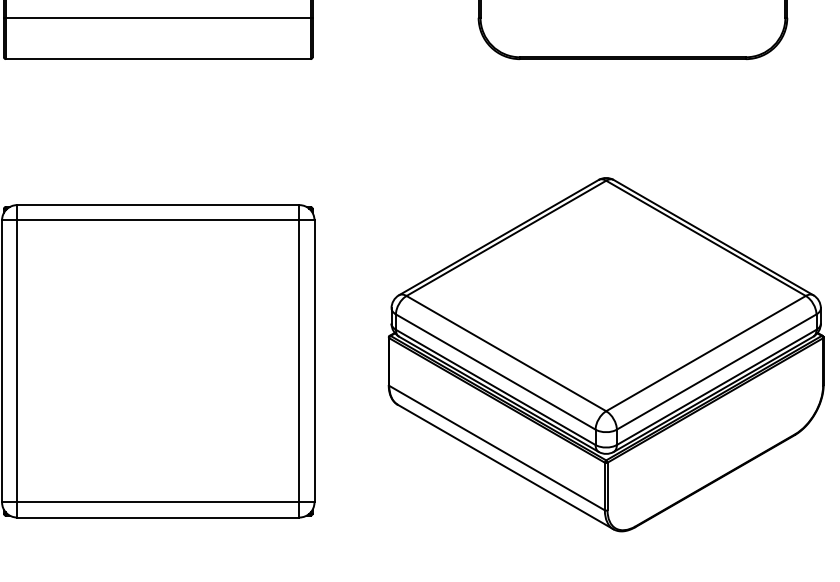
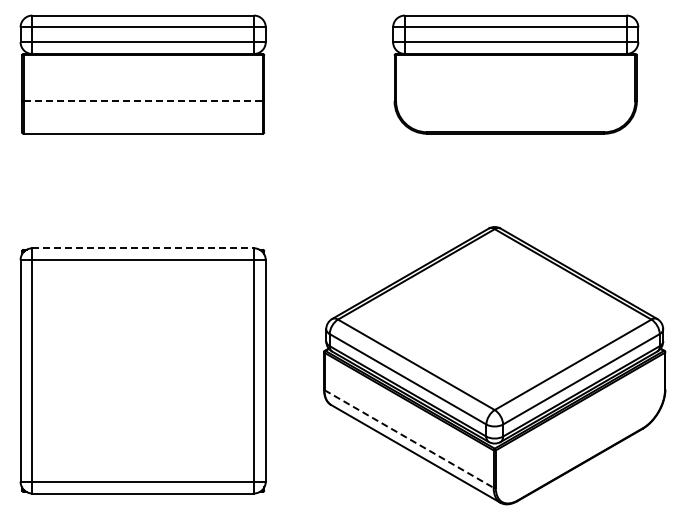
line: (158, 18) -> (143, 101), solid -> dashed
line: (158, 205) -> (143, 248), solid -> dashed
line: (497, 448) -> (409, 439), solid -> dashed

